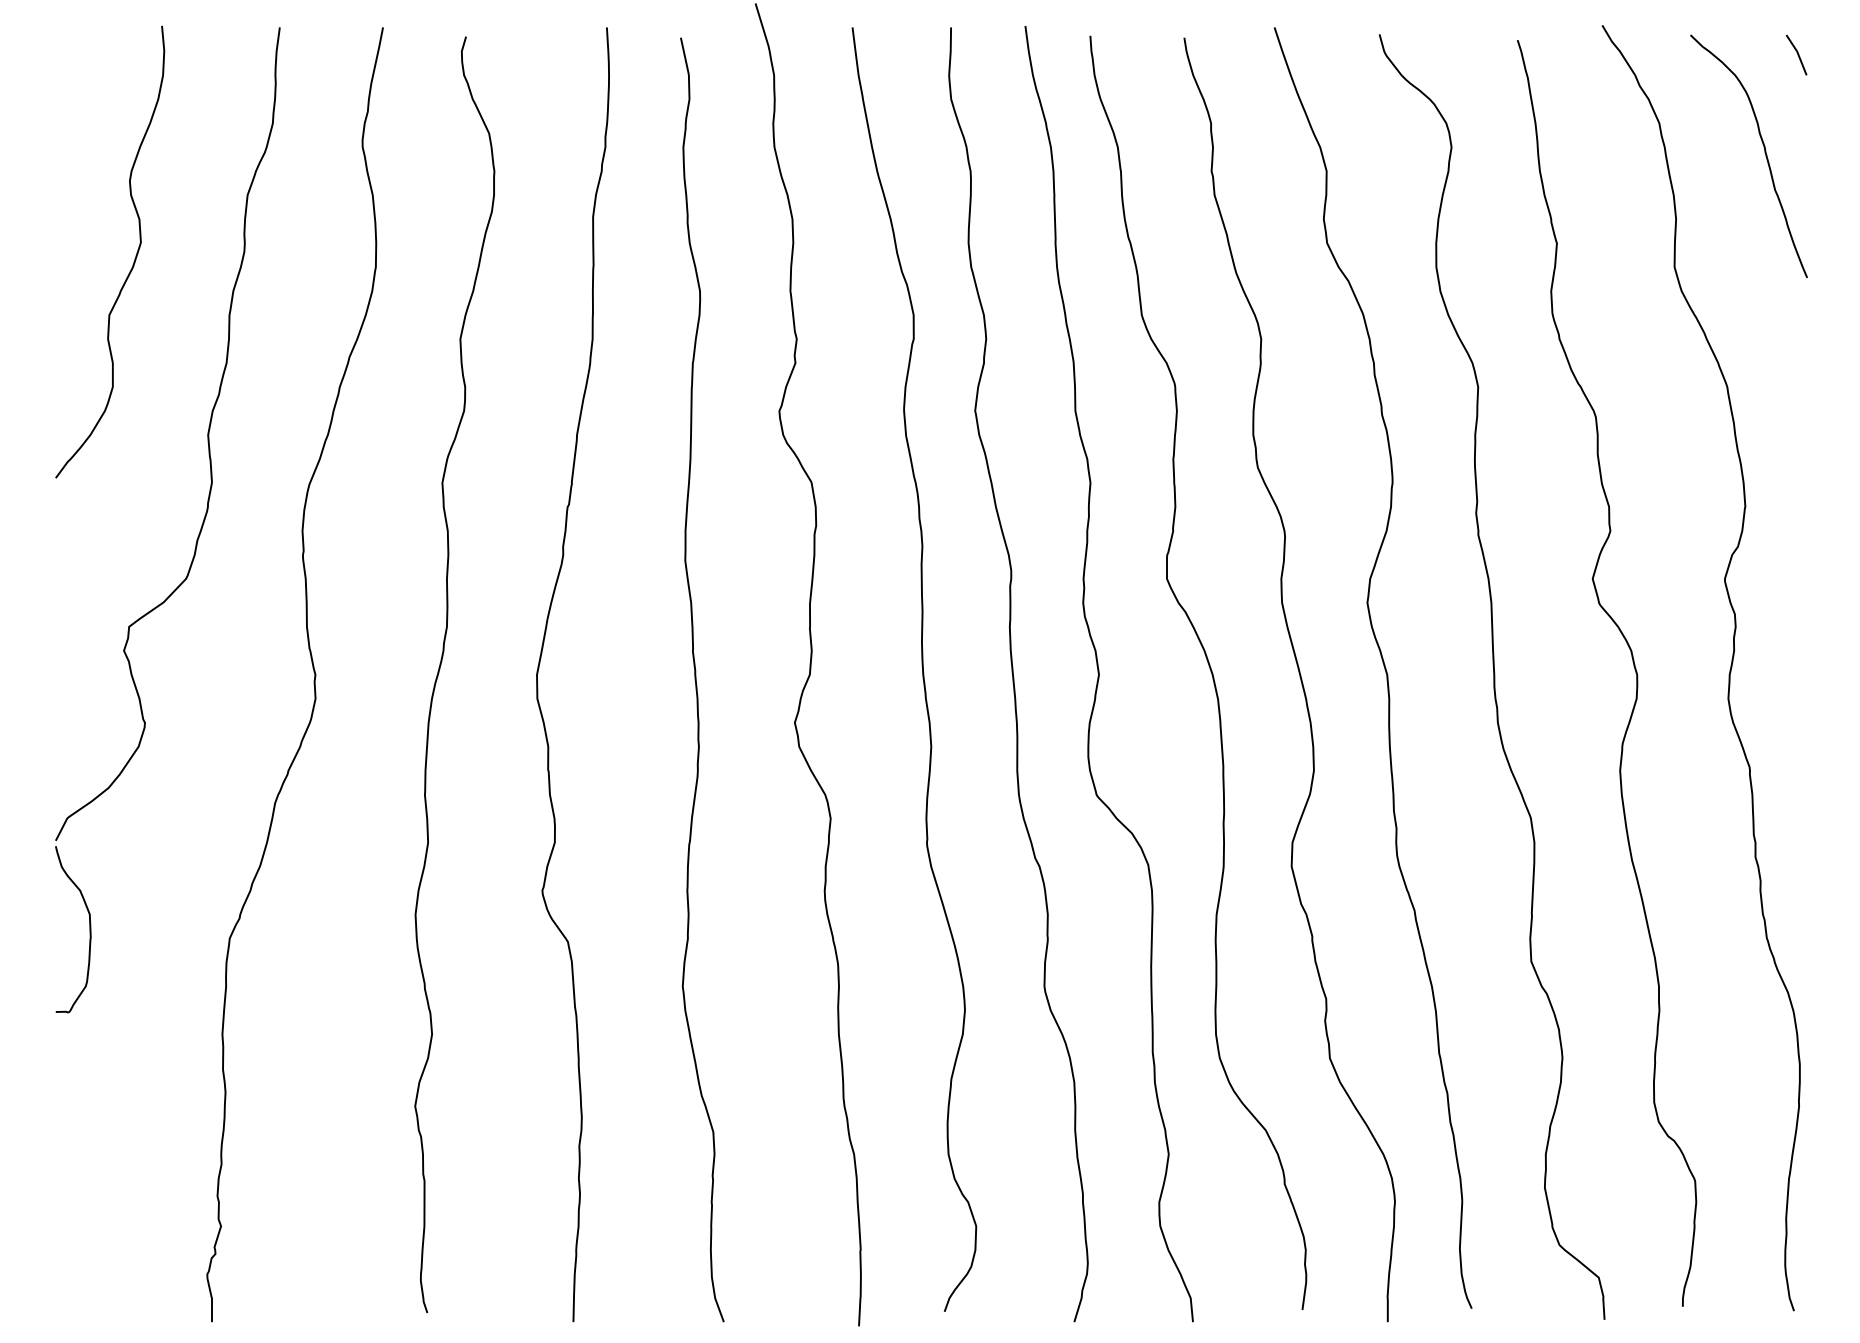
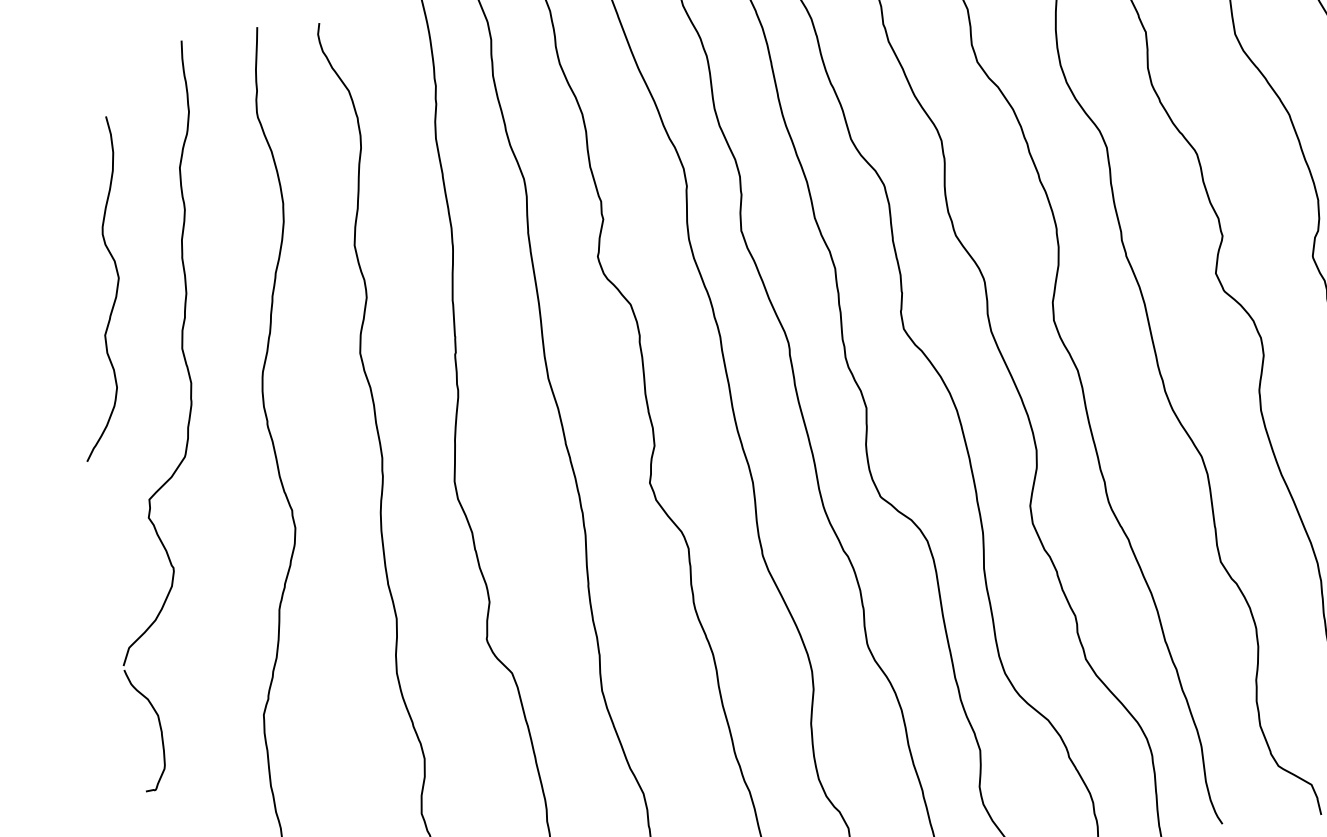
curve: (134, 258) -> (116, 290), moved

